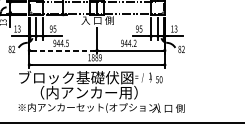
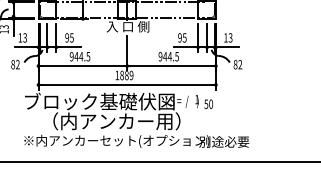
text: (134, 43) -> (176, 56), 944.2 -> 944.5
line: (63, 50) -> (83, 66), dashed -> solid
text: (171, 108) -> (224, 141), 入 口 側 -> 別途必要

